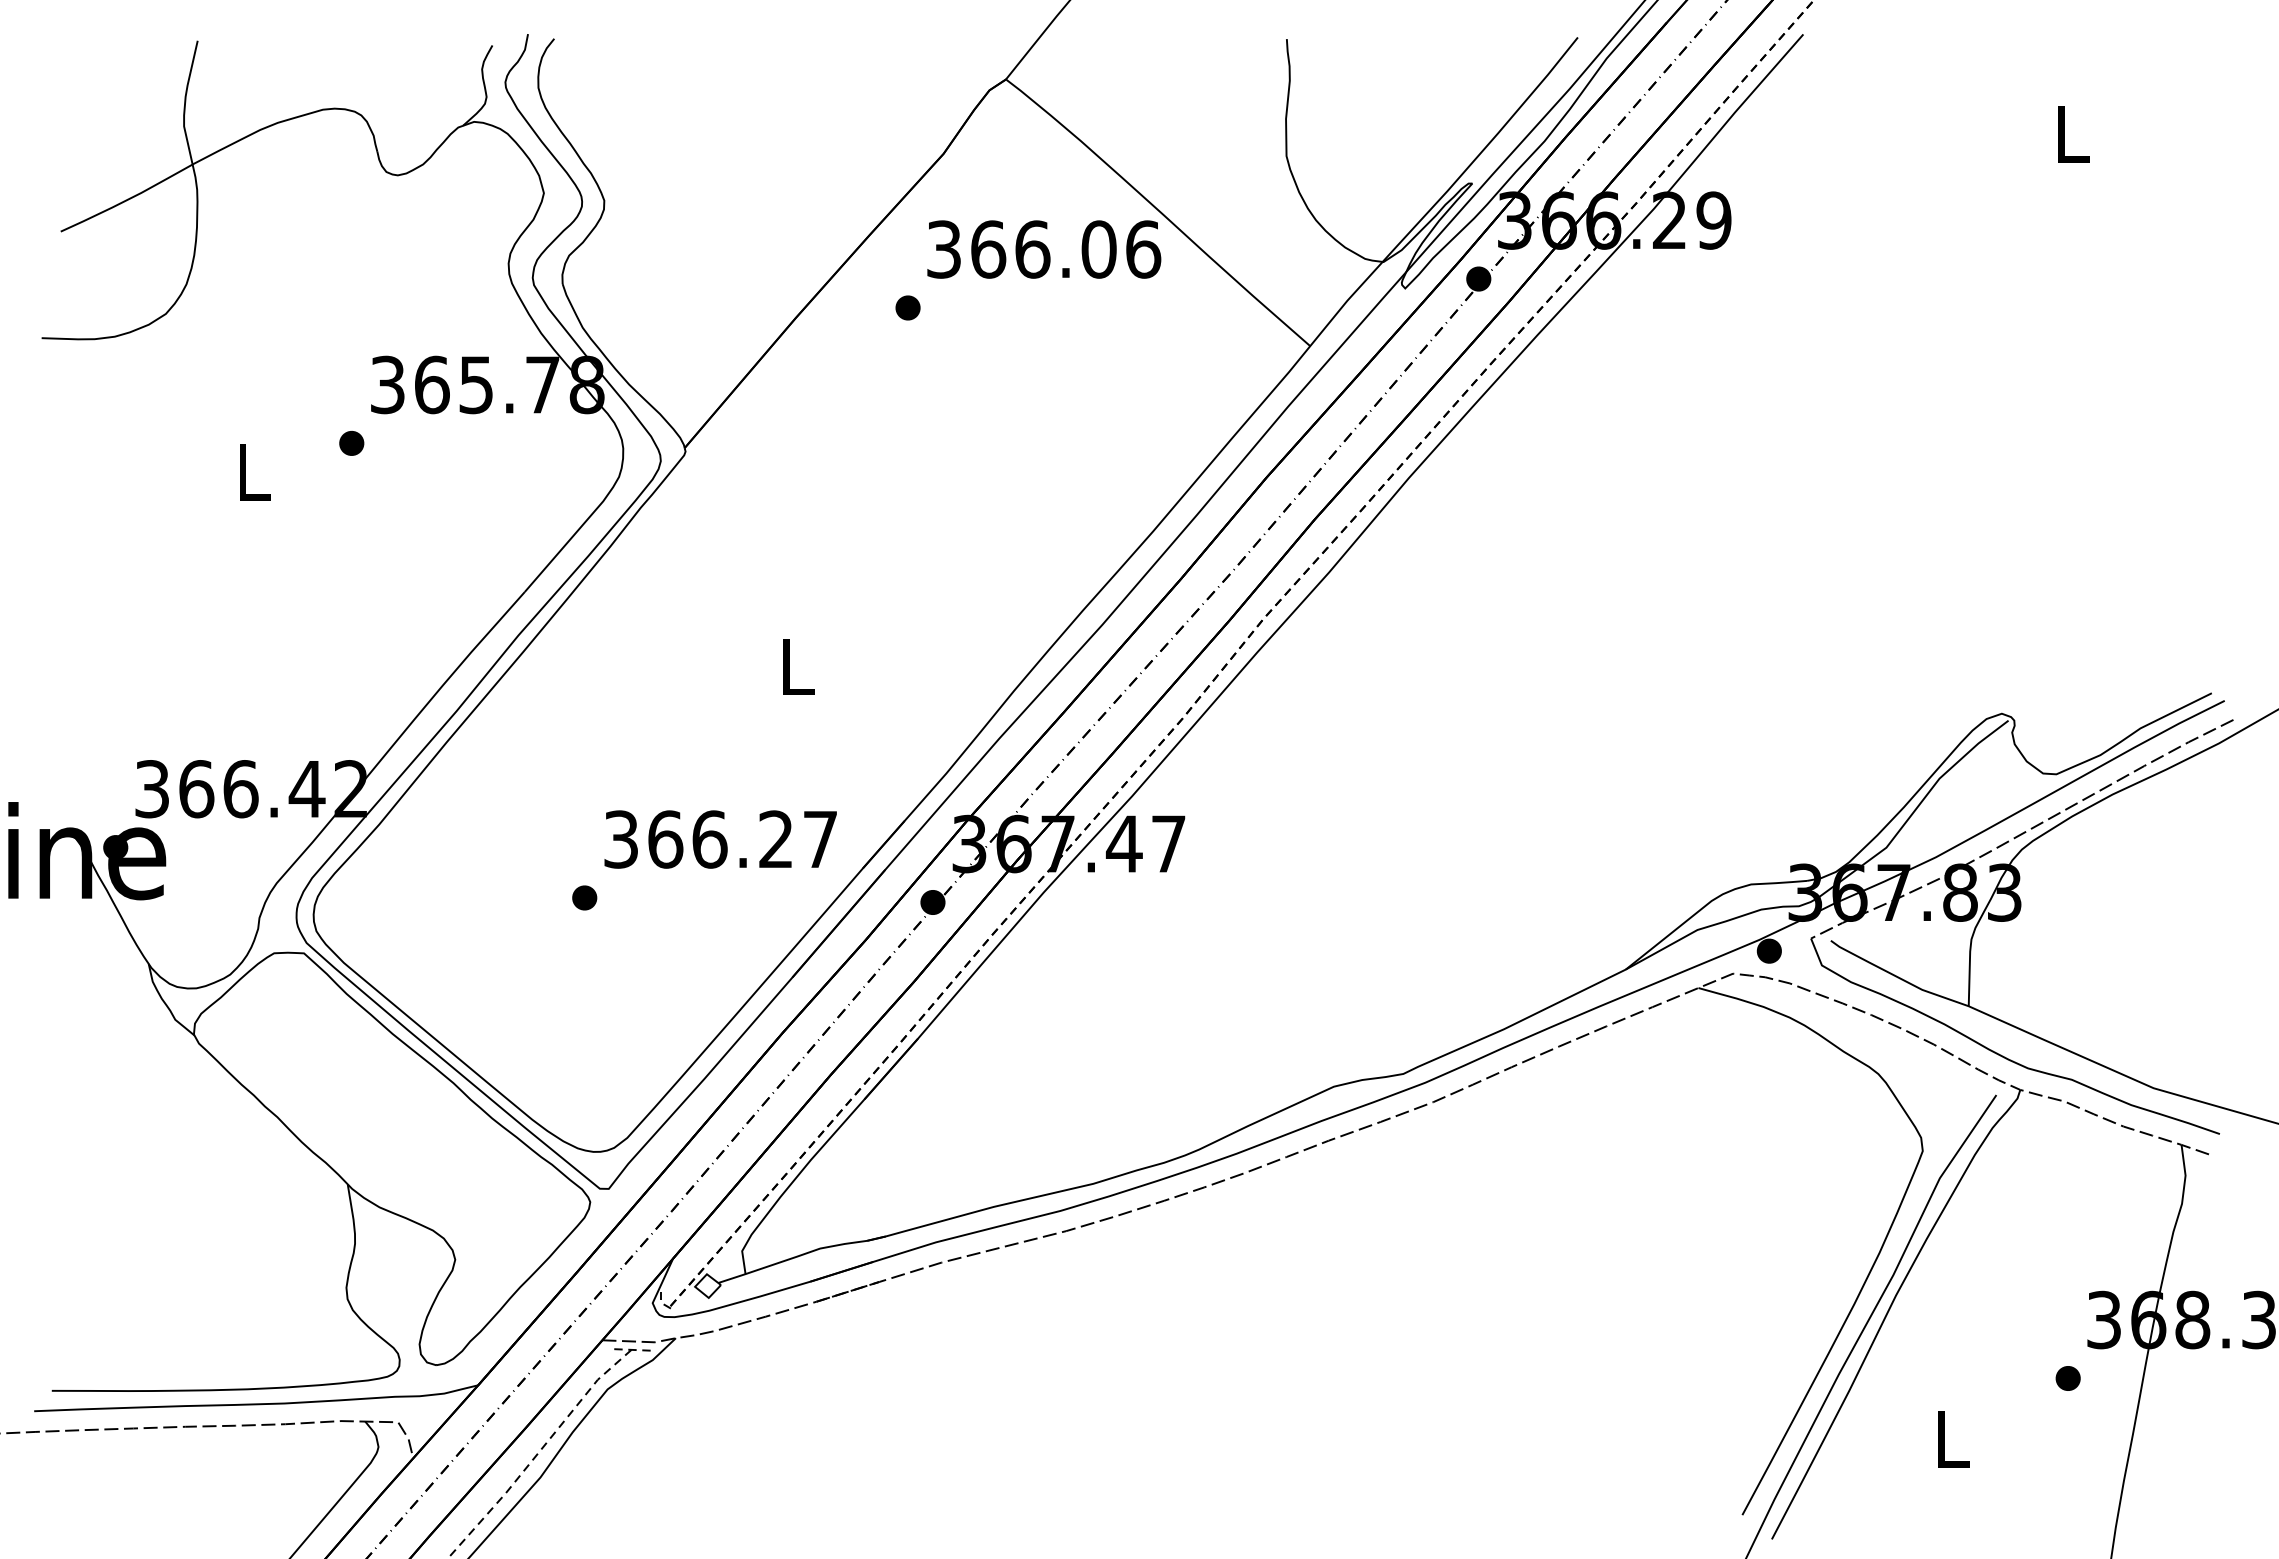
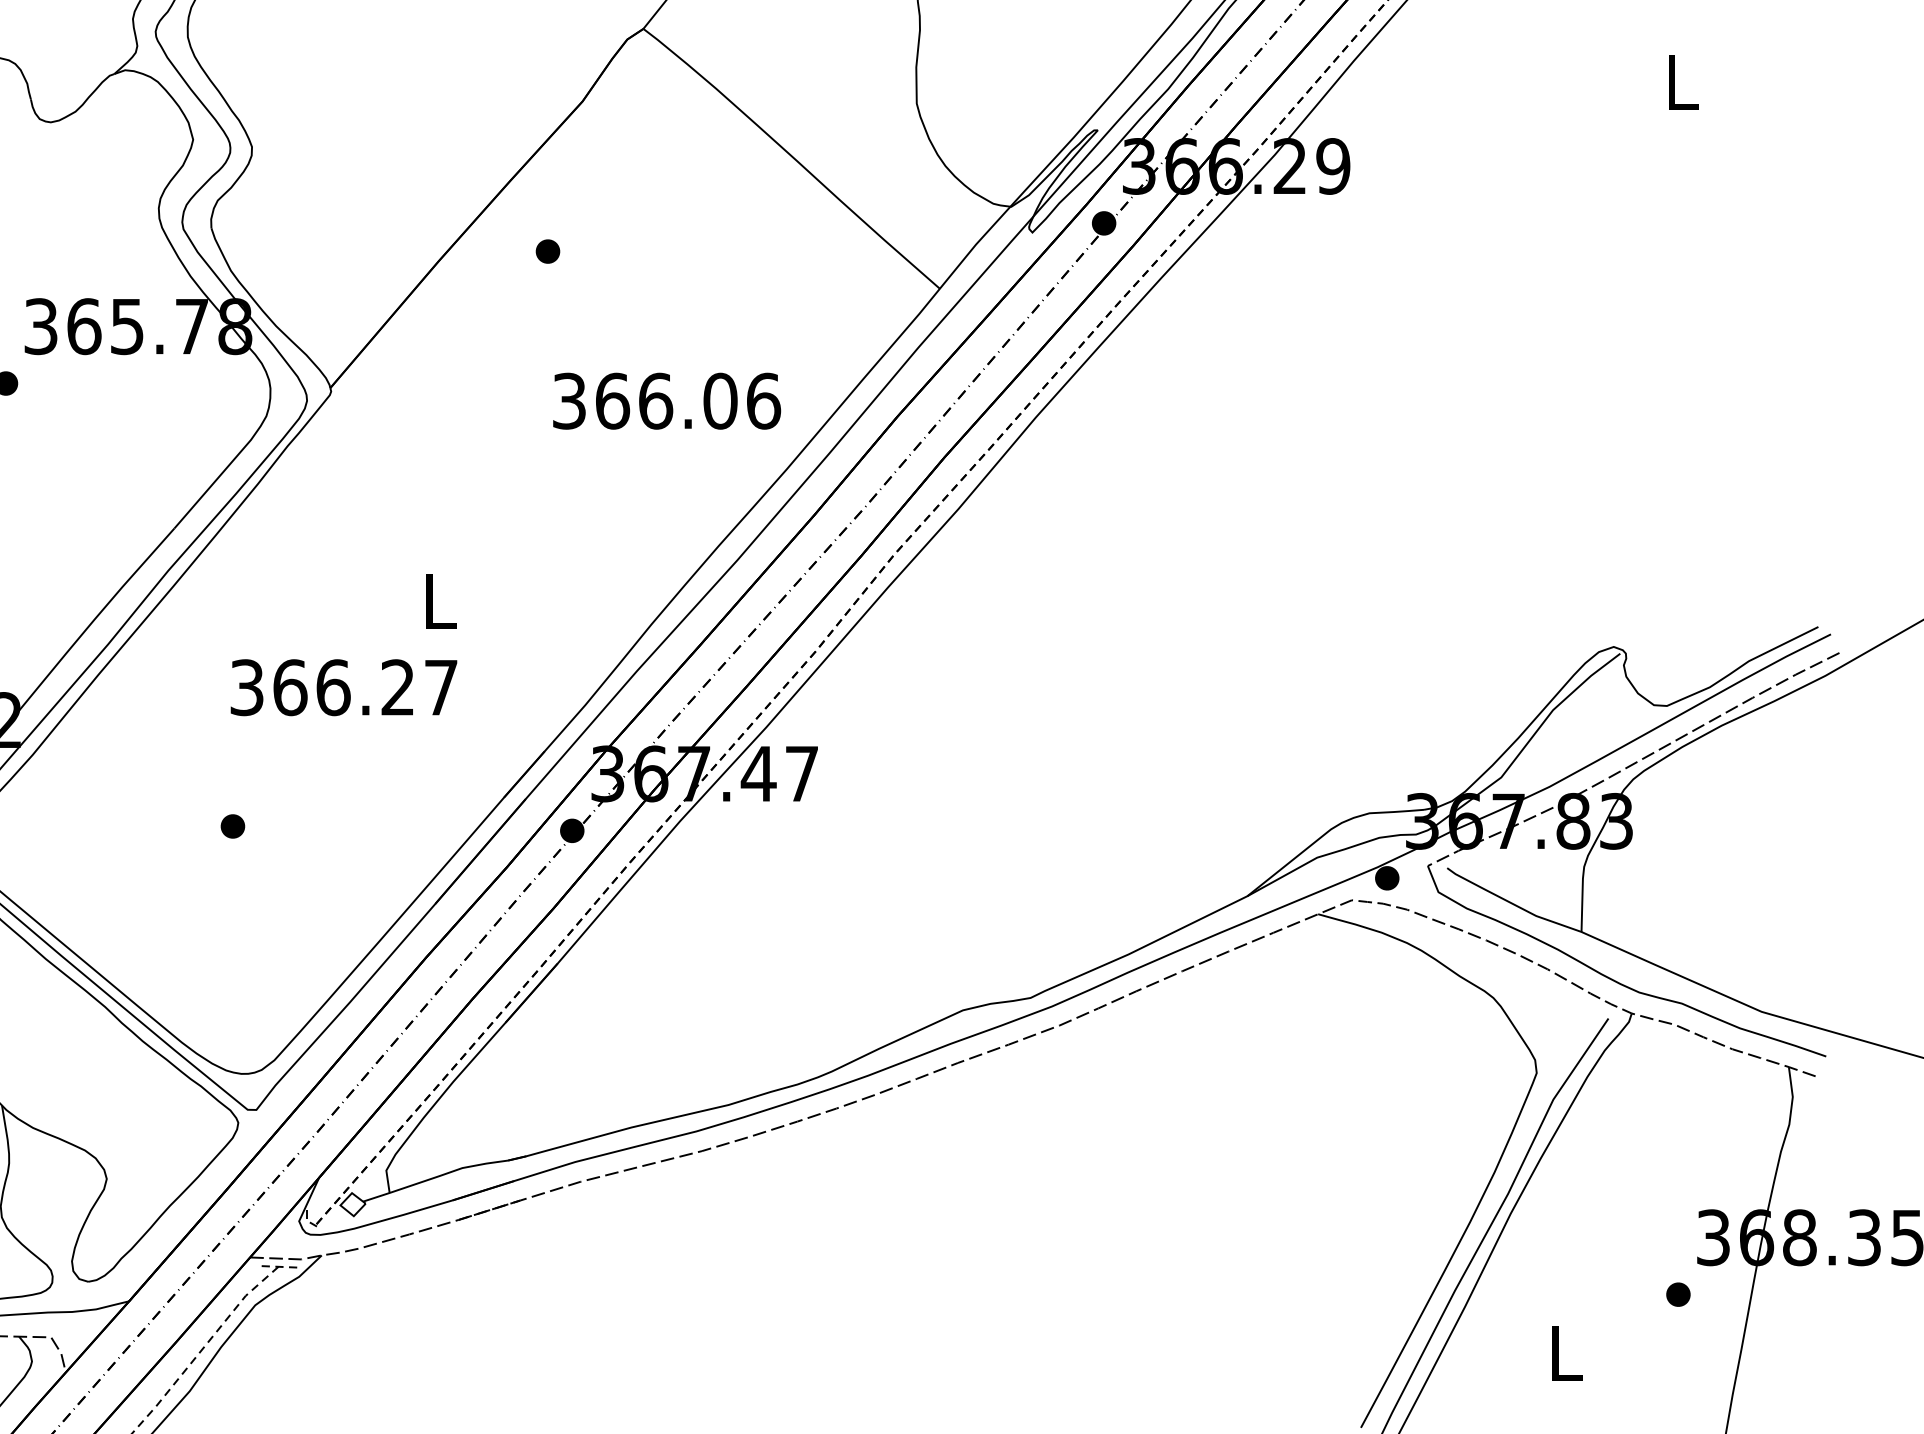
text: (1044, 249) -> (667, 401), moved
text: (720, 839) -> (343, 687), moved

